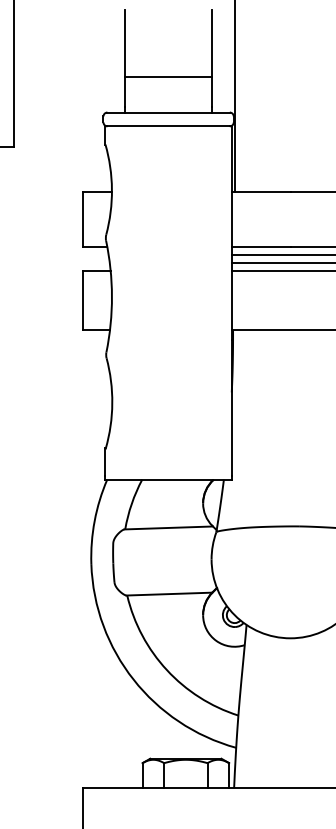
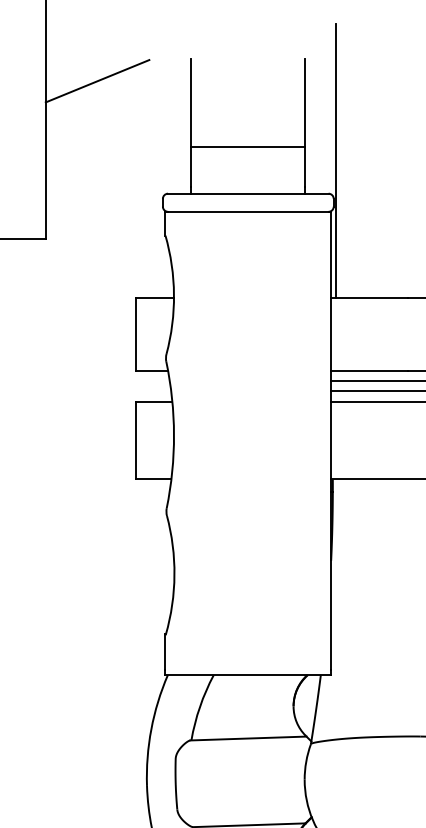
line: (53, 26) -> (97, 80), added

